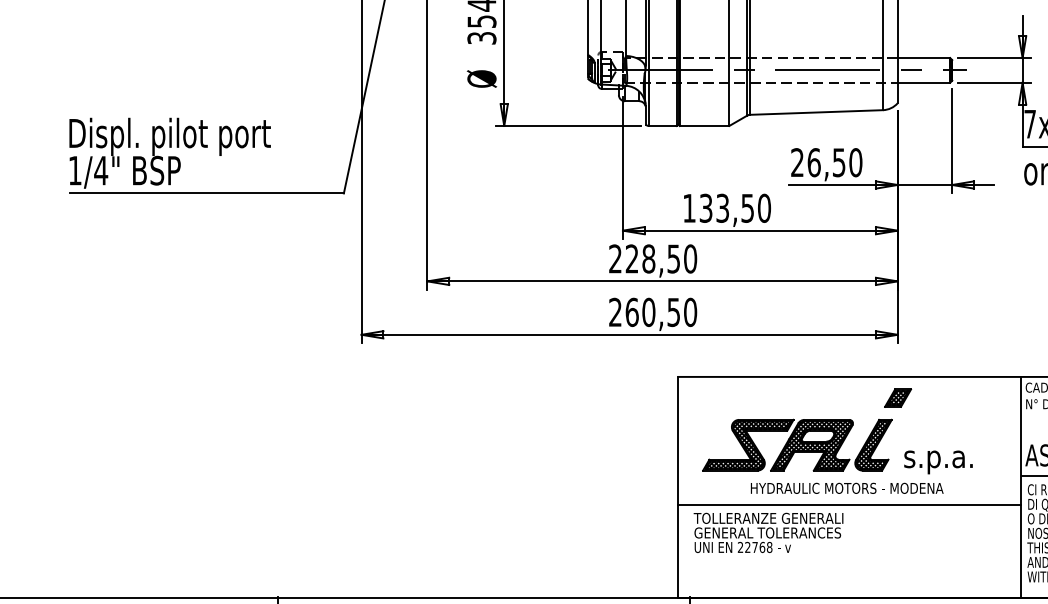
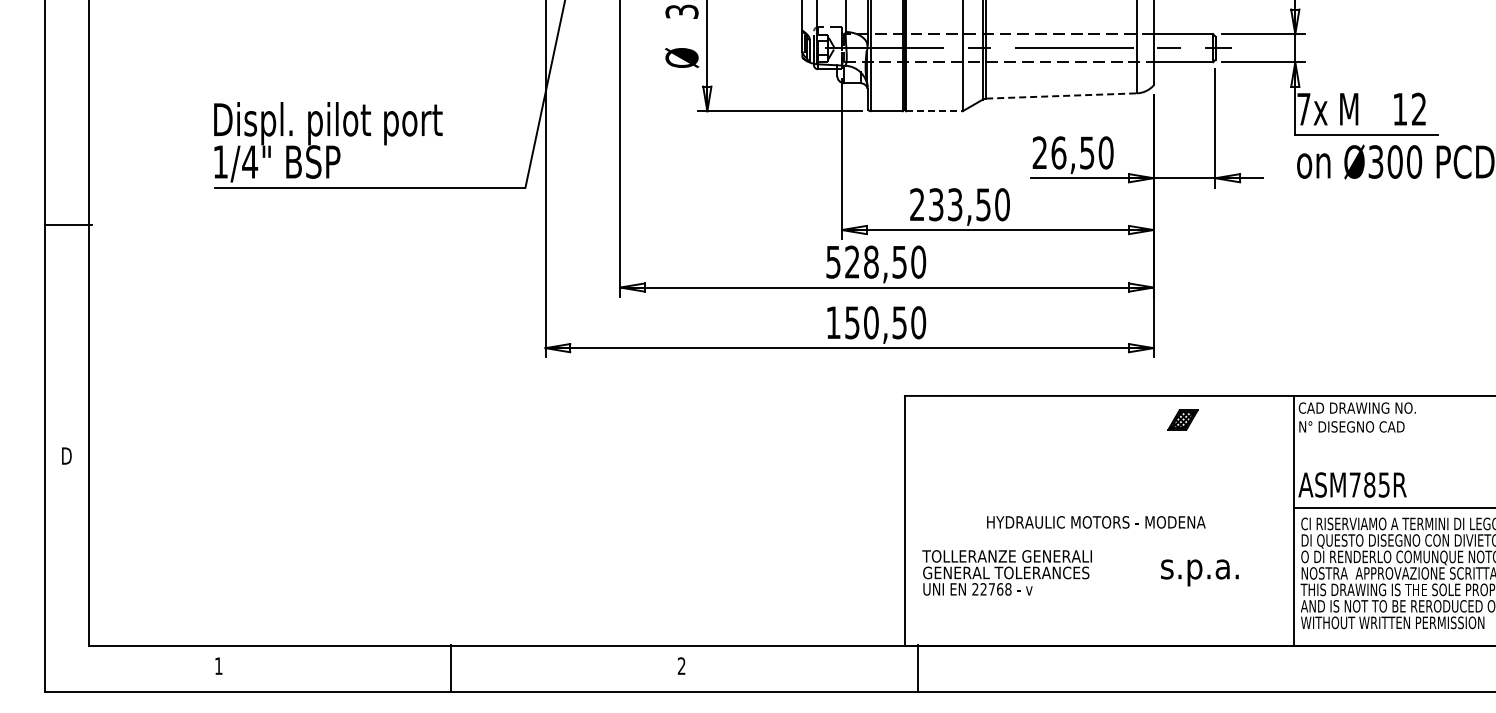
line: (817, 112) -> (1062, 95), solid -> dashed
line: (704, 126) -> (934, 111), solid -> dashed
text: (689, 208) -> (917, 204), 133,50 -> 233,50
text: (615, 258) -> (833, 261), 228,50 -> 528,50
text: (624, 312) -> (843, 322), 260,50 -> 150,50
part: (897, 397) -> (1182, 419), moved
part: (797, 445) -> (1039, 473), removed
text: (938, 462) -> (1199, 572), moved
line: (849, 504) -> (1098, 540), removed

